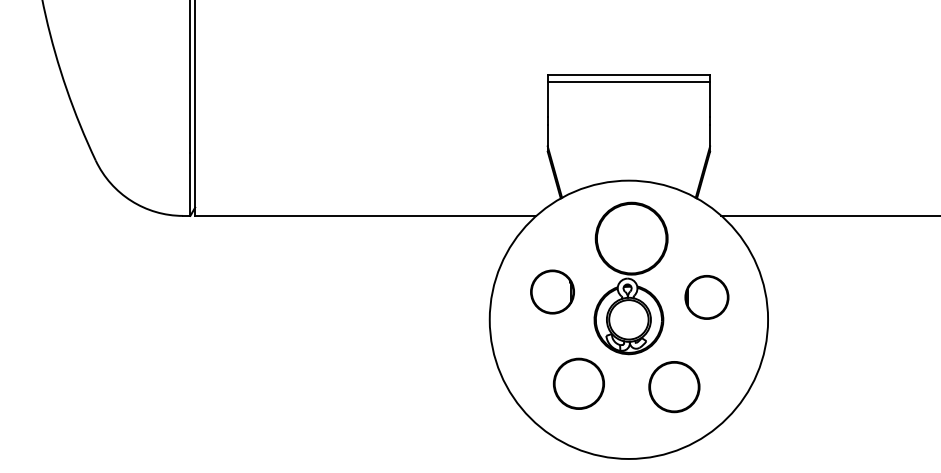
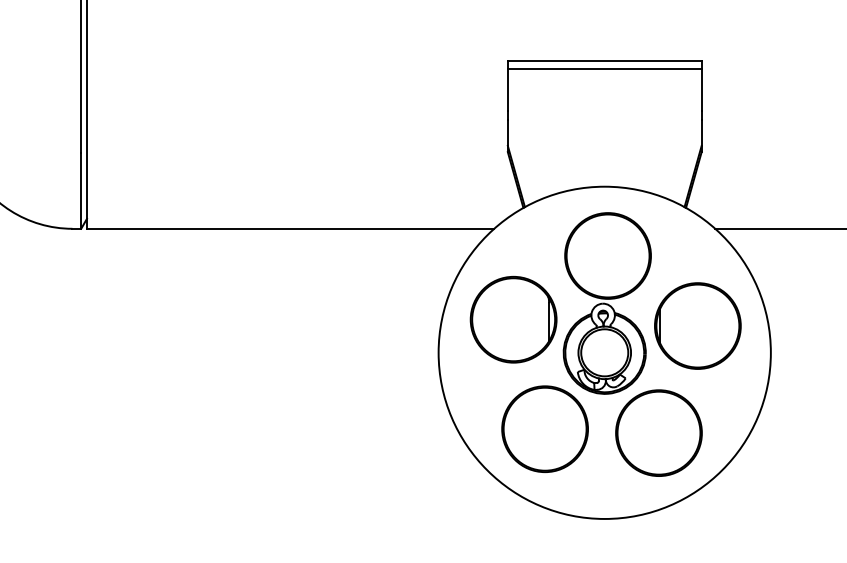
part: (552, 291) -> (513, 319), size x1.67
part: (706, 297) -> (697, 326), size x1.67
circle: (578, 383) -> (544, 428), size x1.43
part: (674, 386) -> (659, 432), size x1.43

